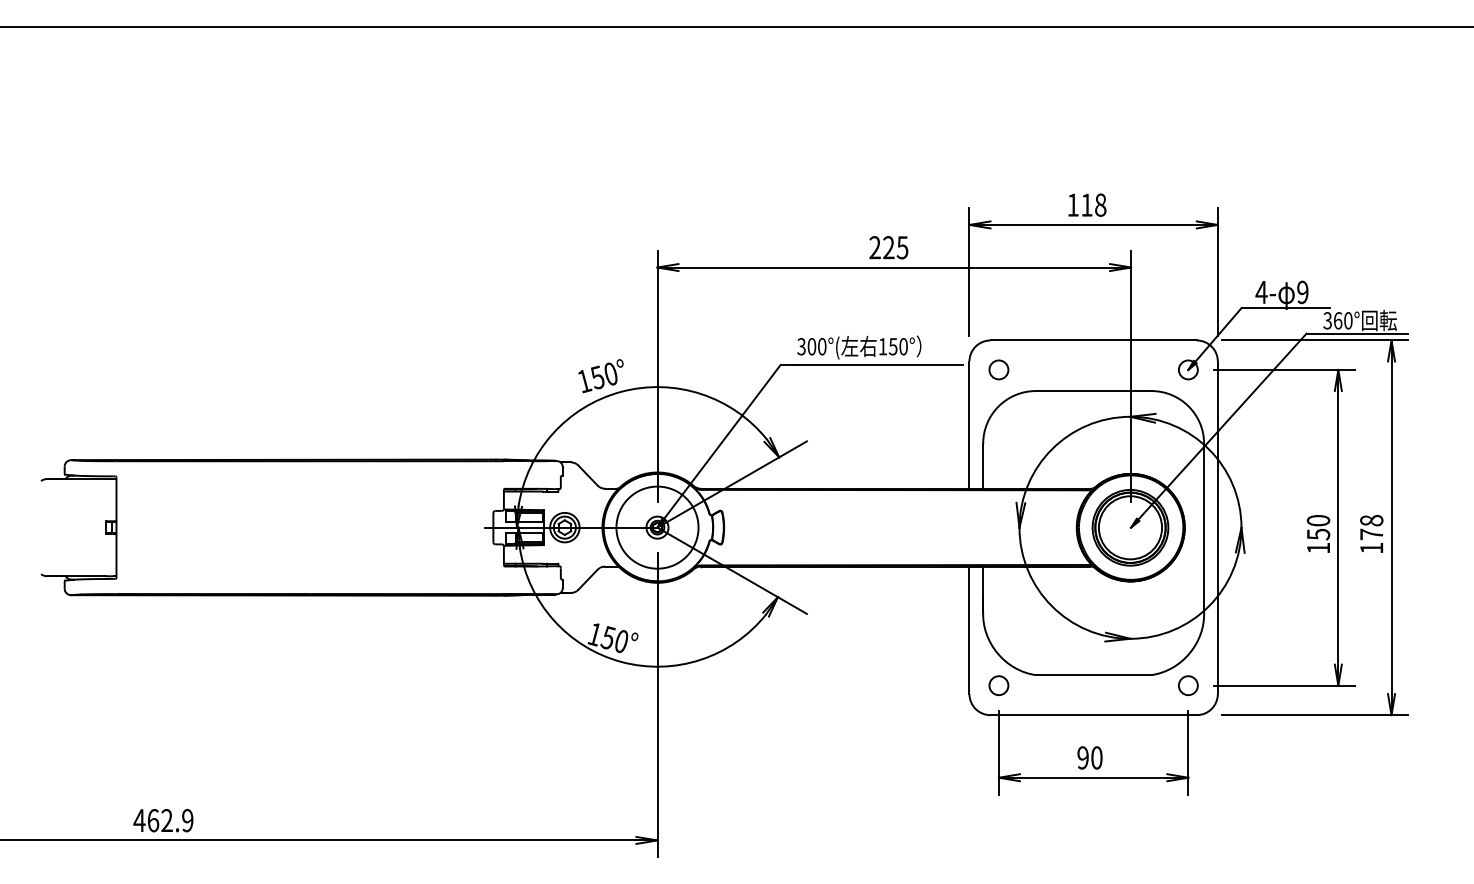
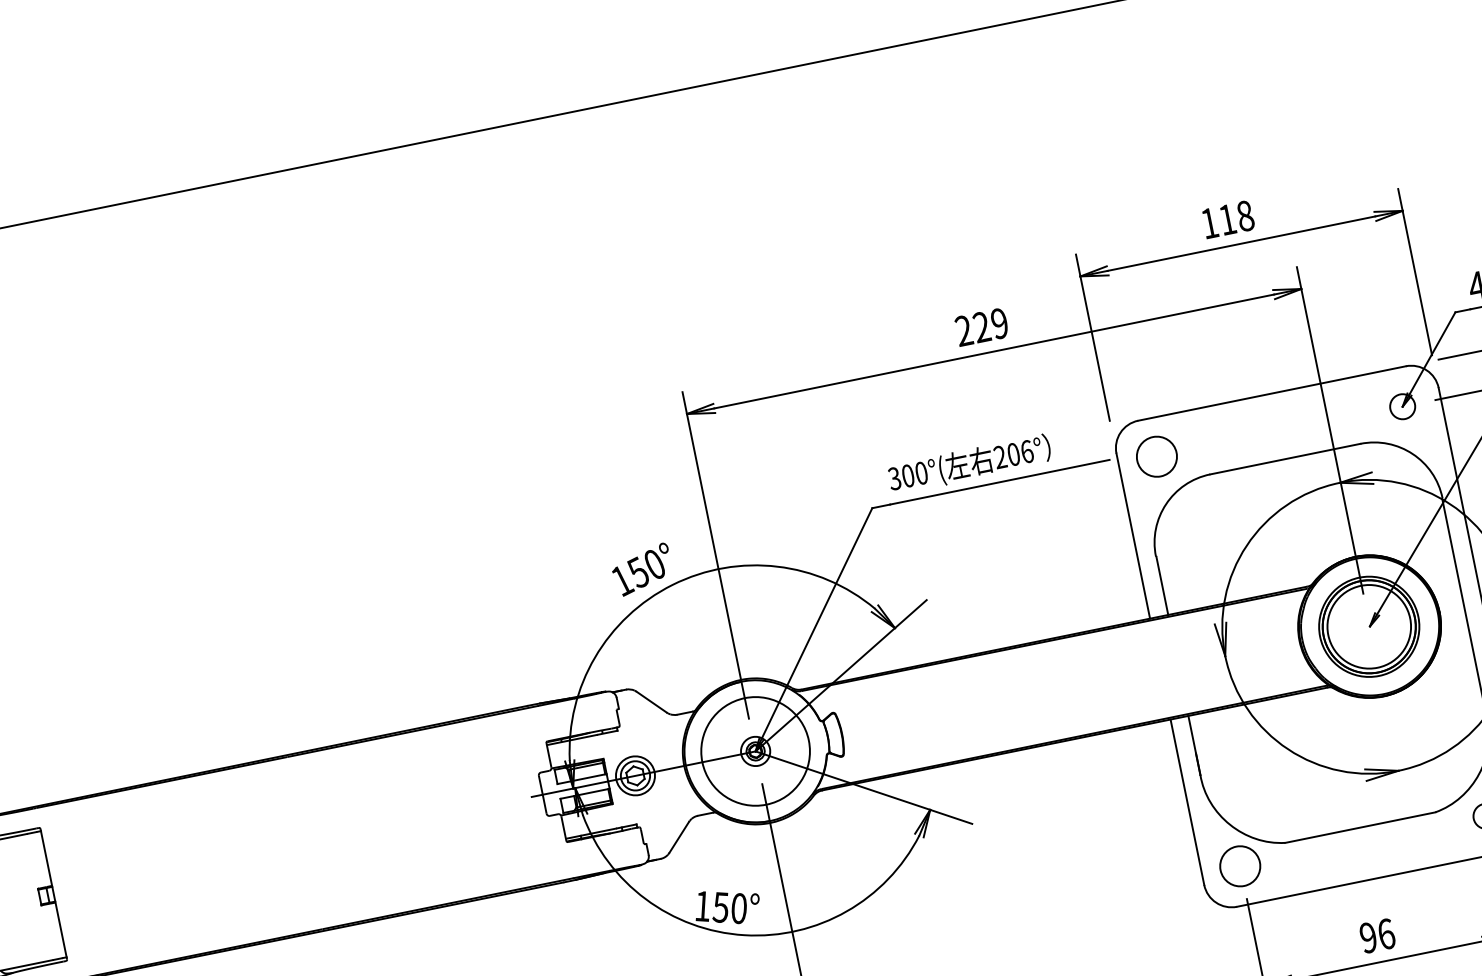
text: (902, 247) -> (999, 323), 225 -> 229
text: (892, 346) -> (1012, 454), 150° -> 206°
circle: (998, 369) -> (1156, 456), size x1.6
circle: (998, 685) -> (1239, 866), size x1.6
text: (1096, 757) -> (1385, 933), 90 -> 96

